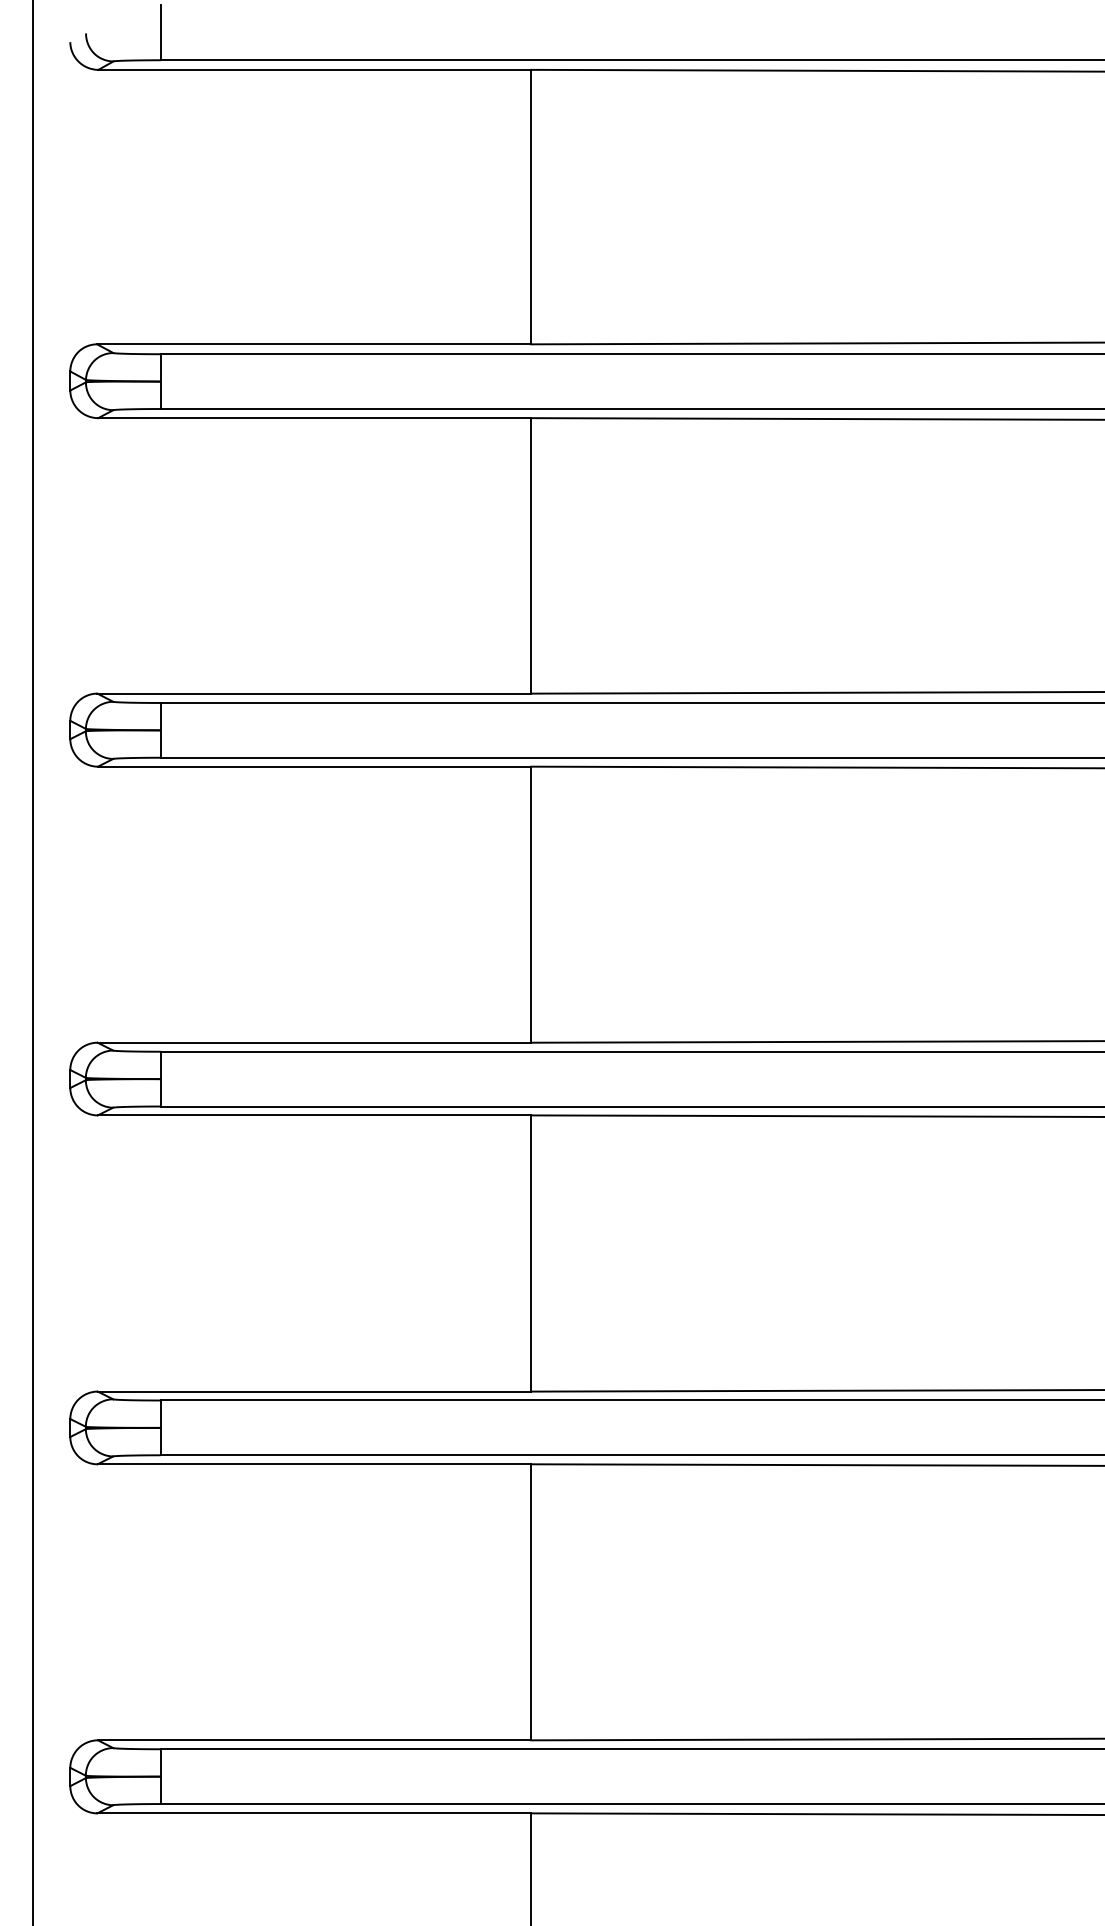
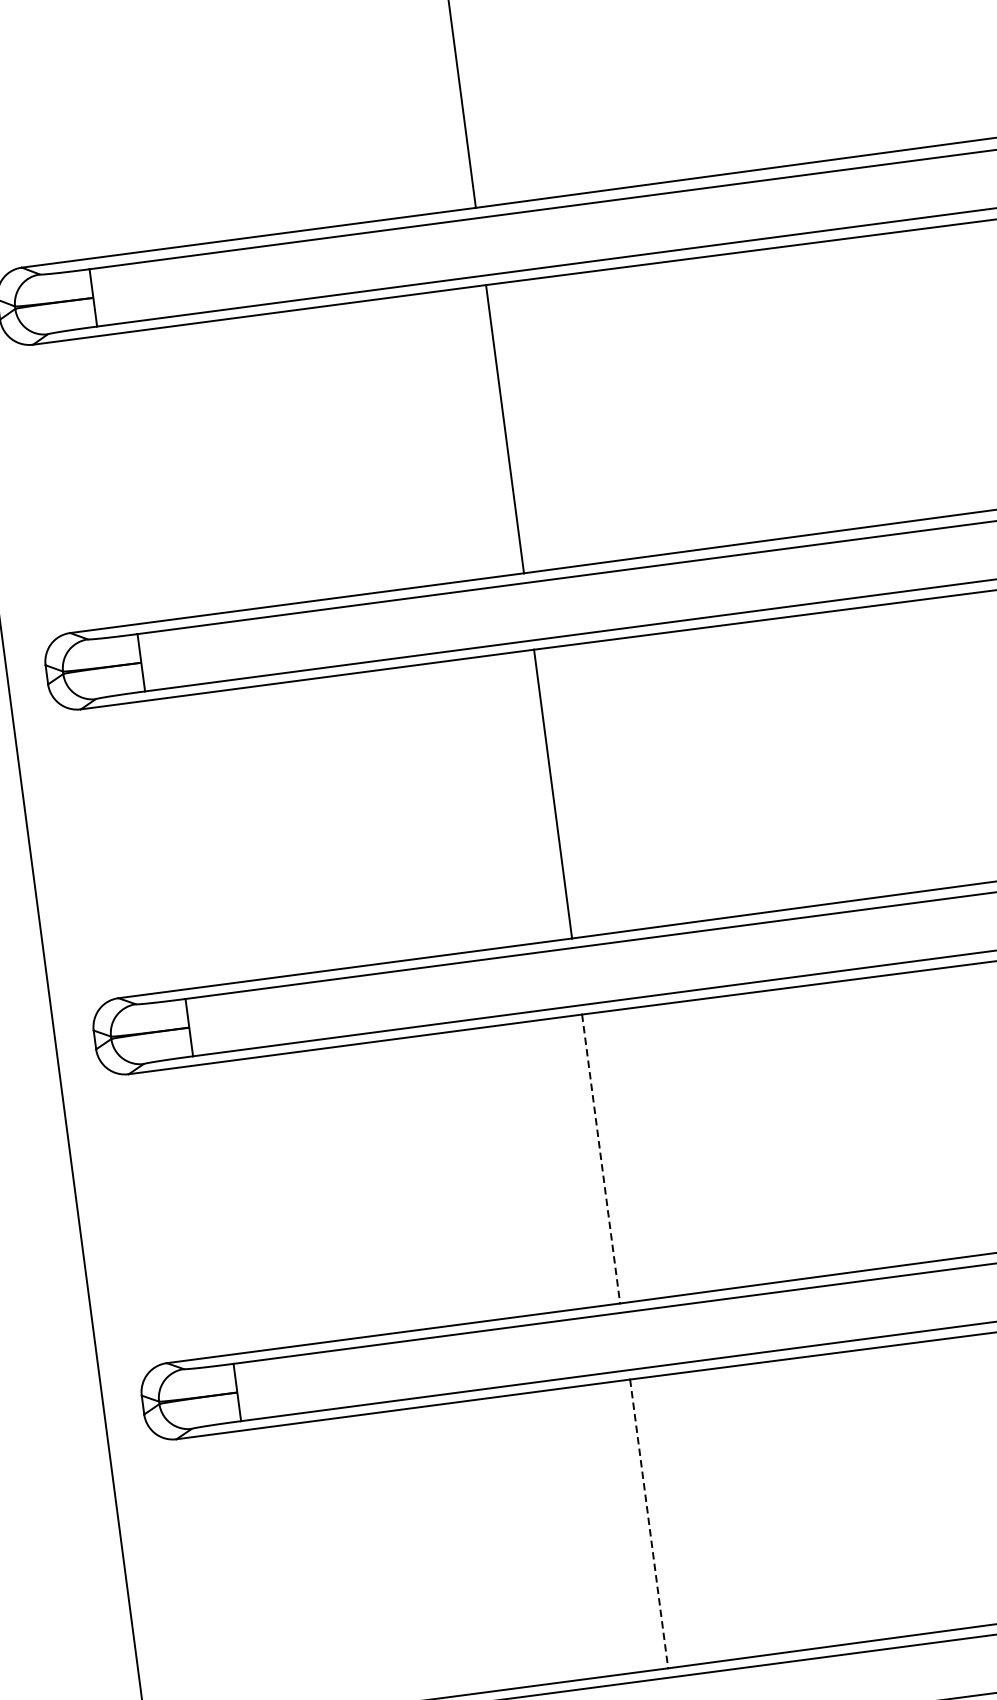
line: (531, 1254) -> (601, 1160), solid -> dashed
line: (531, 1602) -> (649, 1524), solid -> dashed

